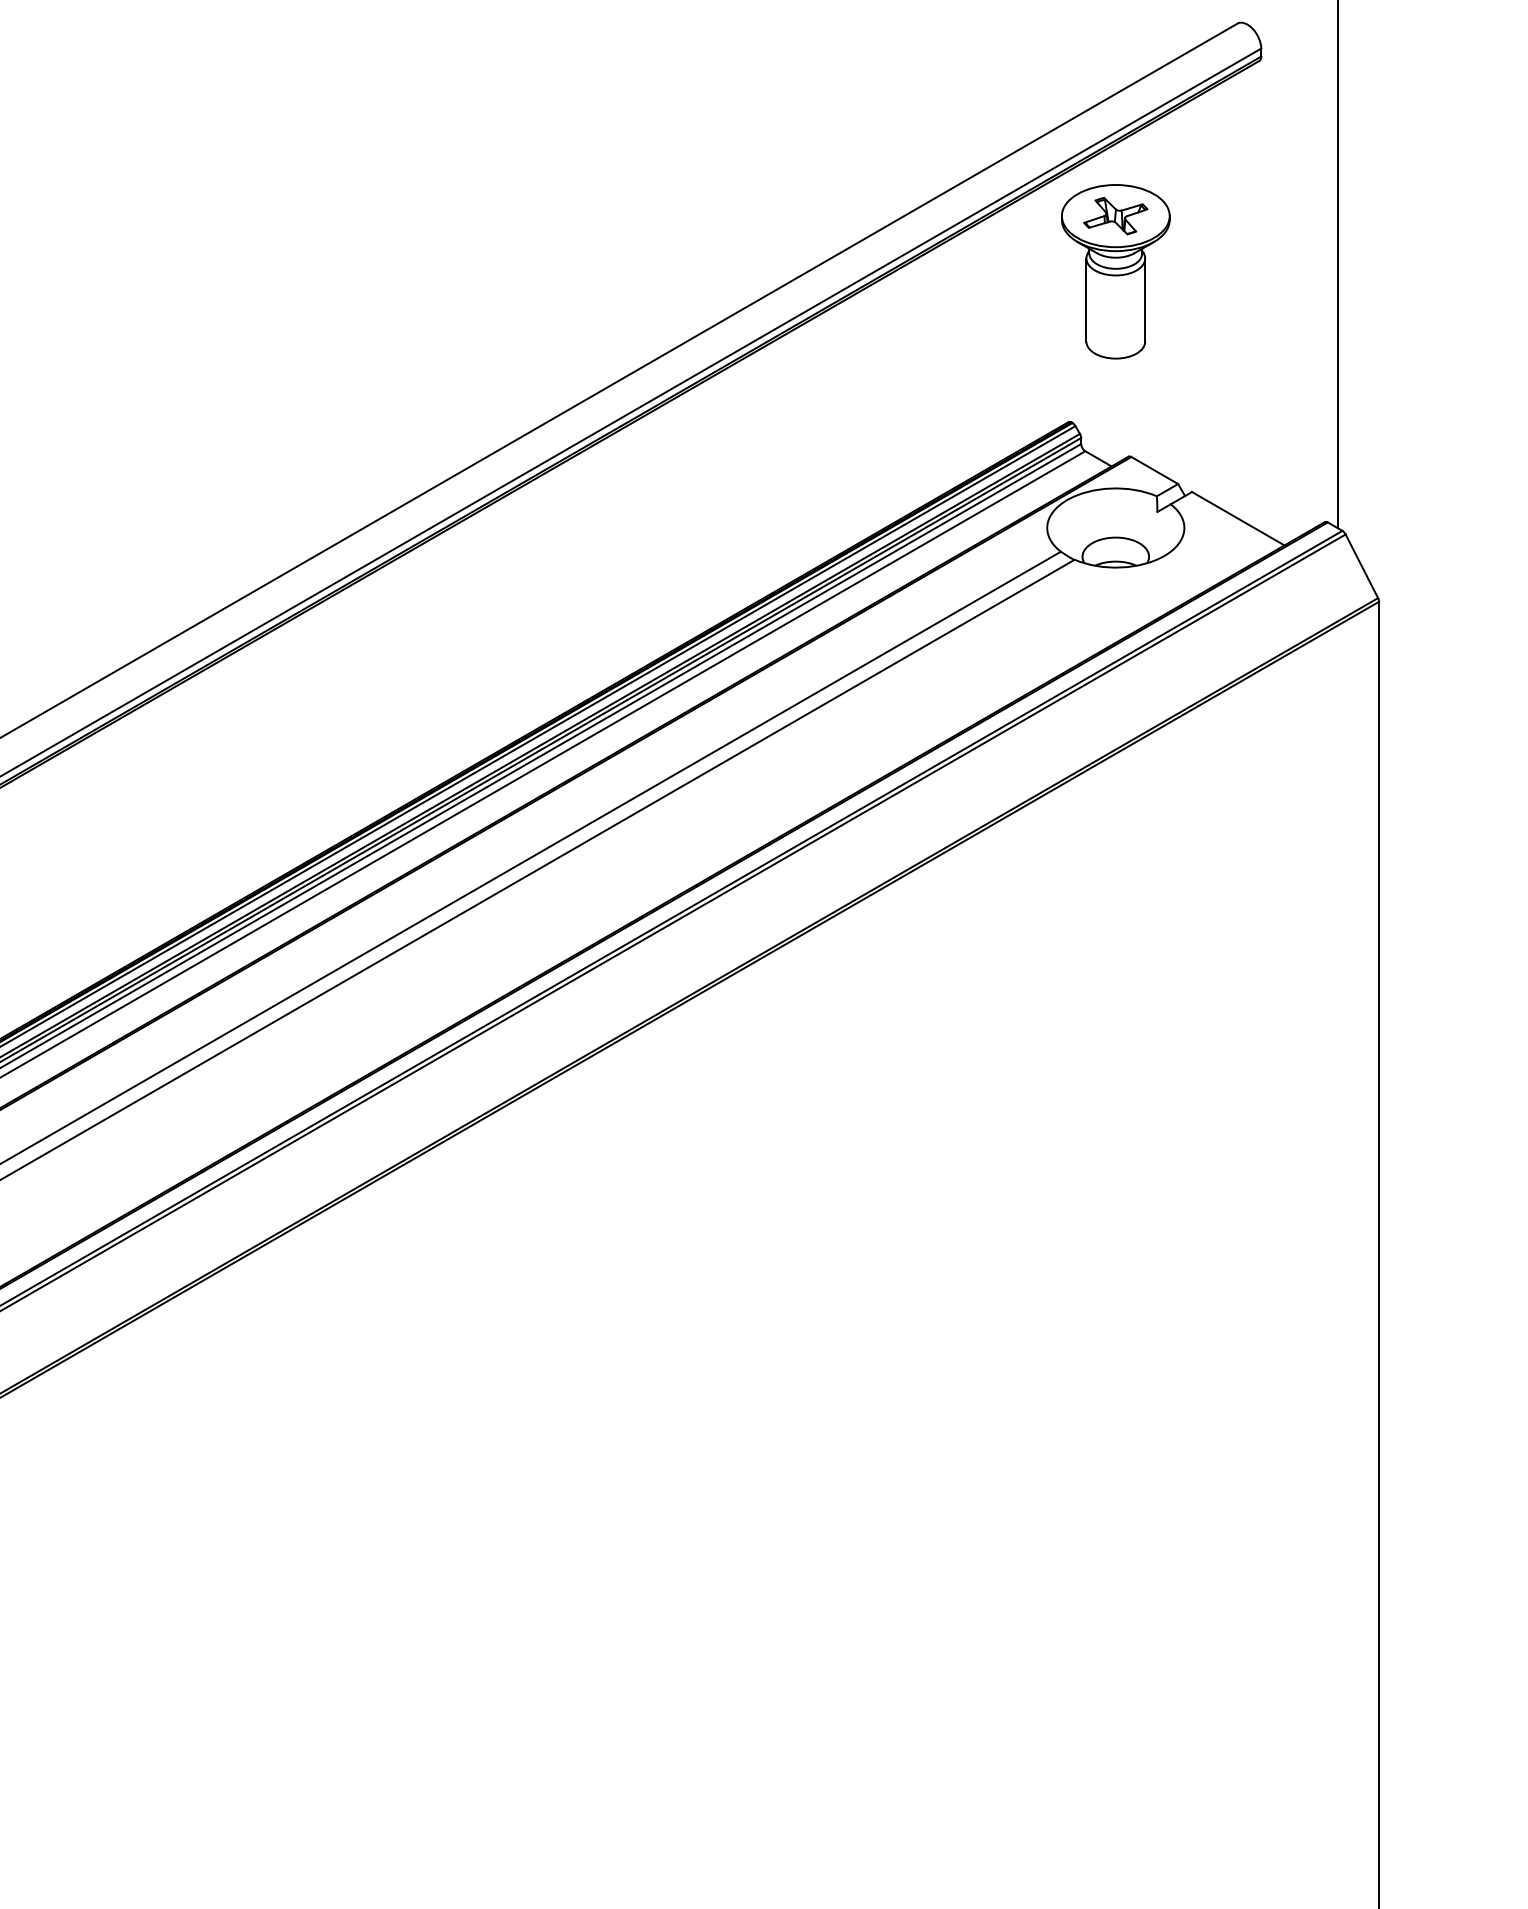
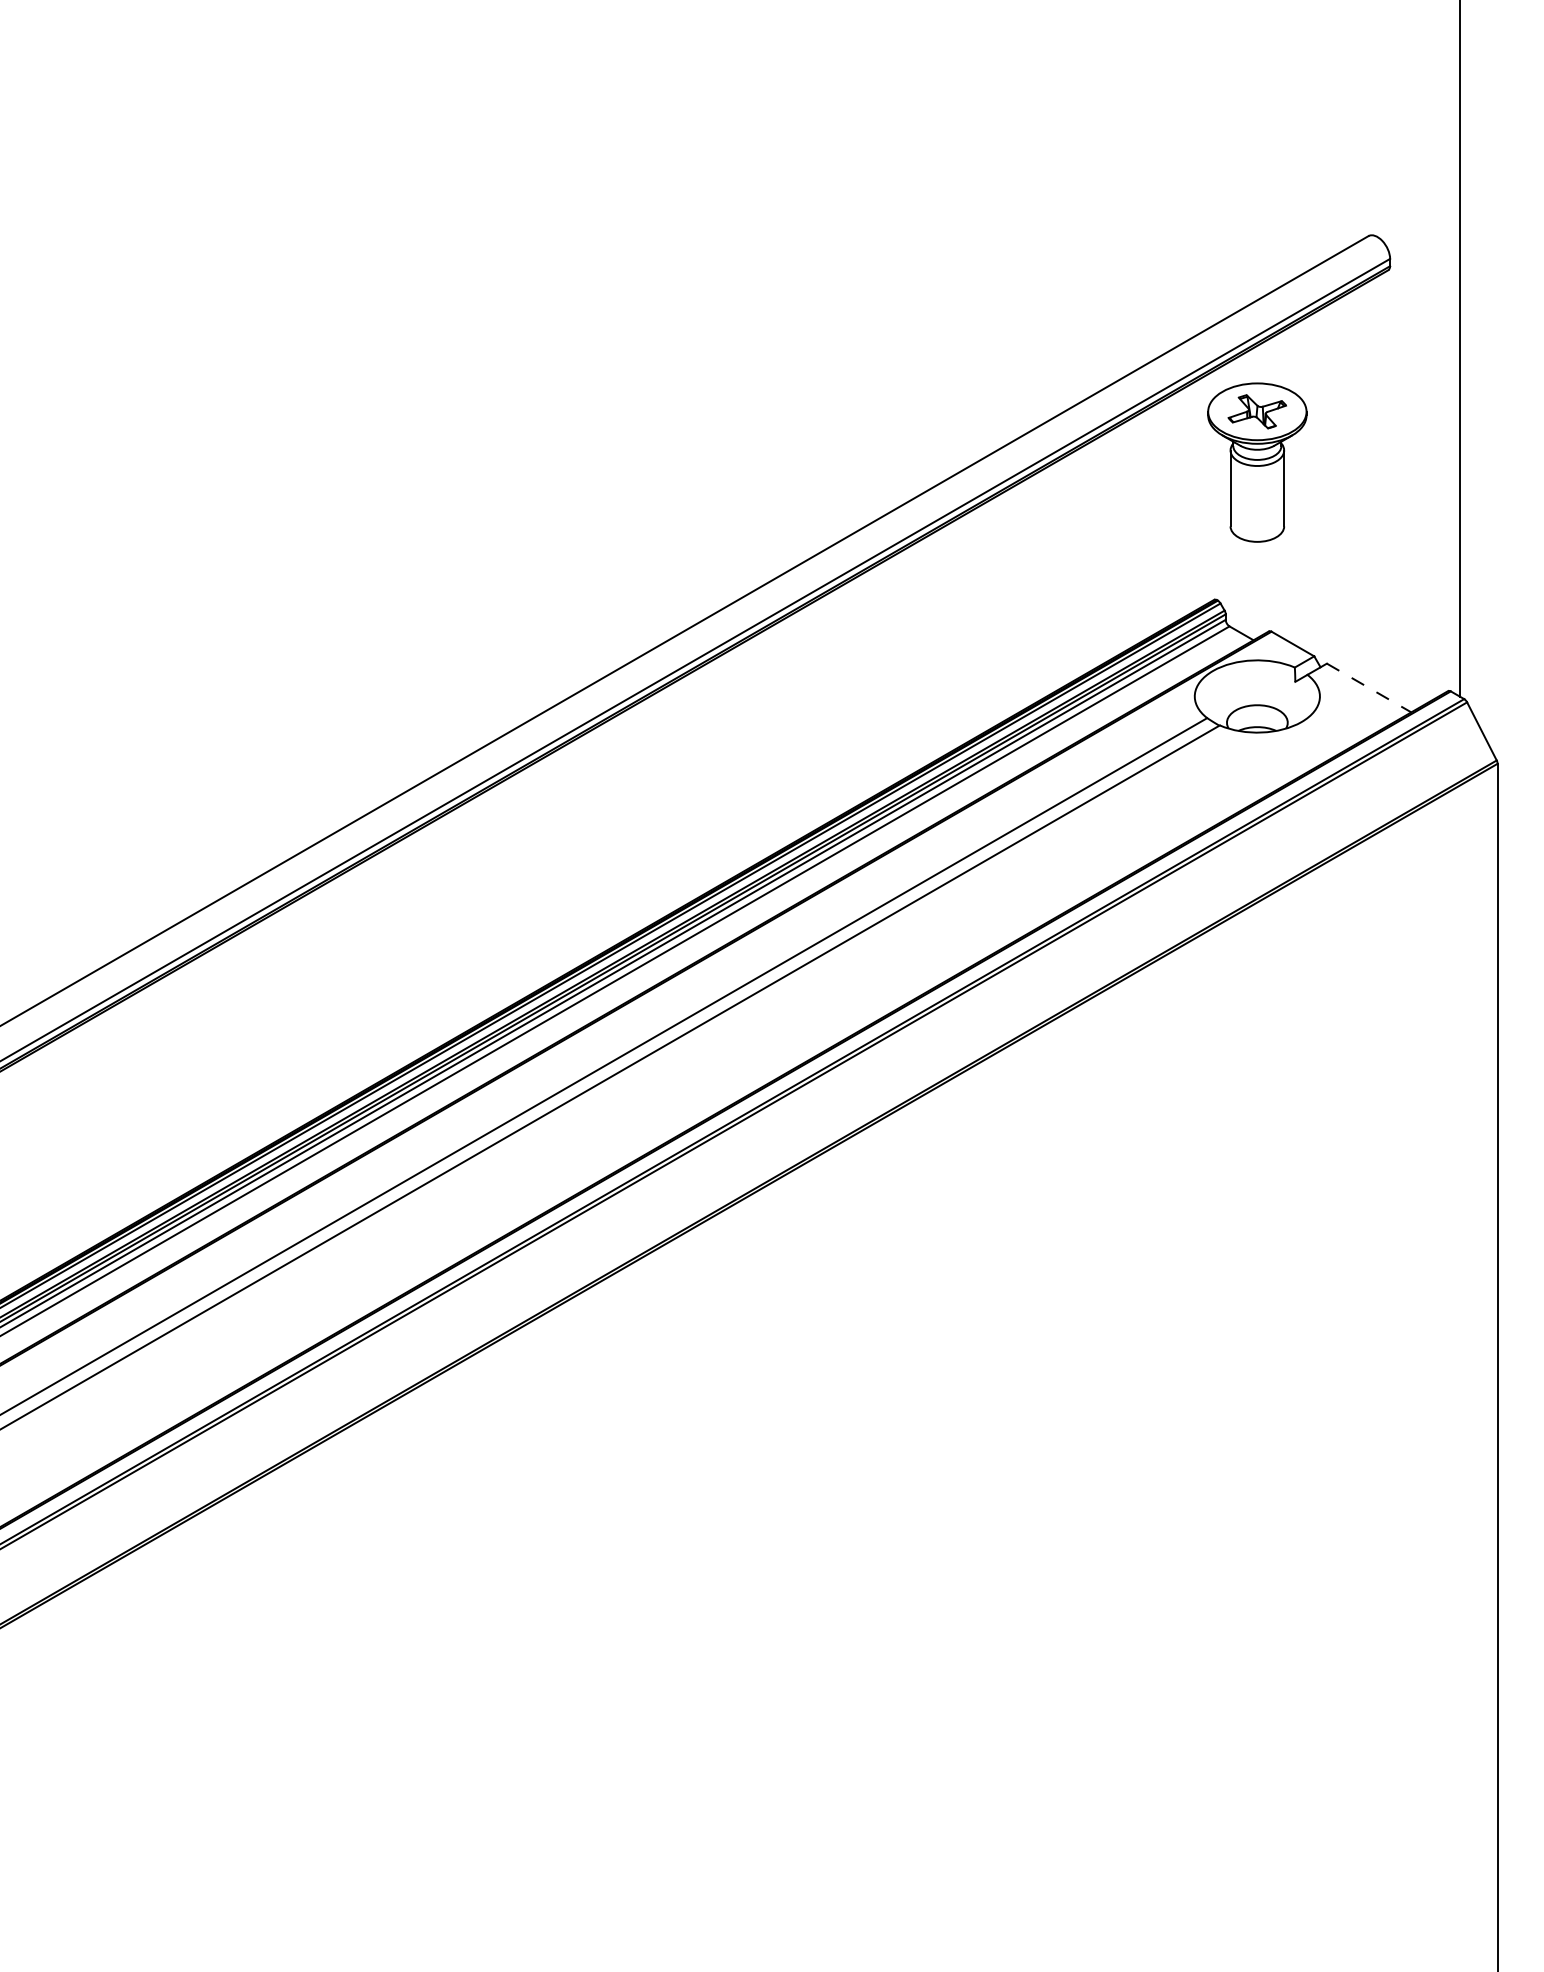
line: (1238, 519) -> (1369, 688), solid -> dashed

